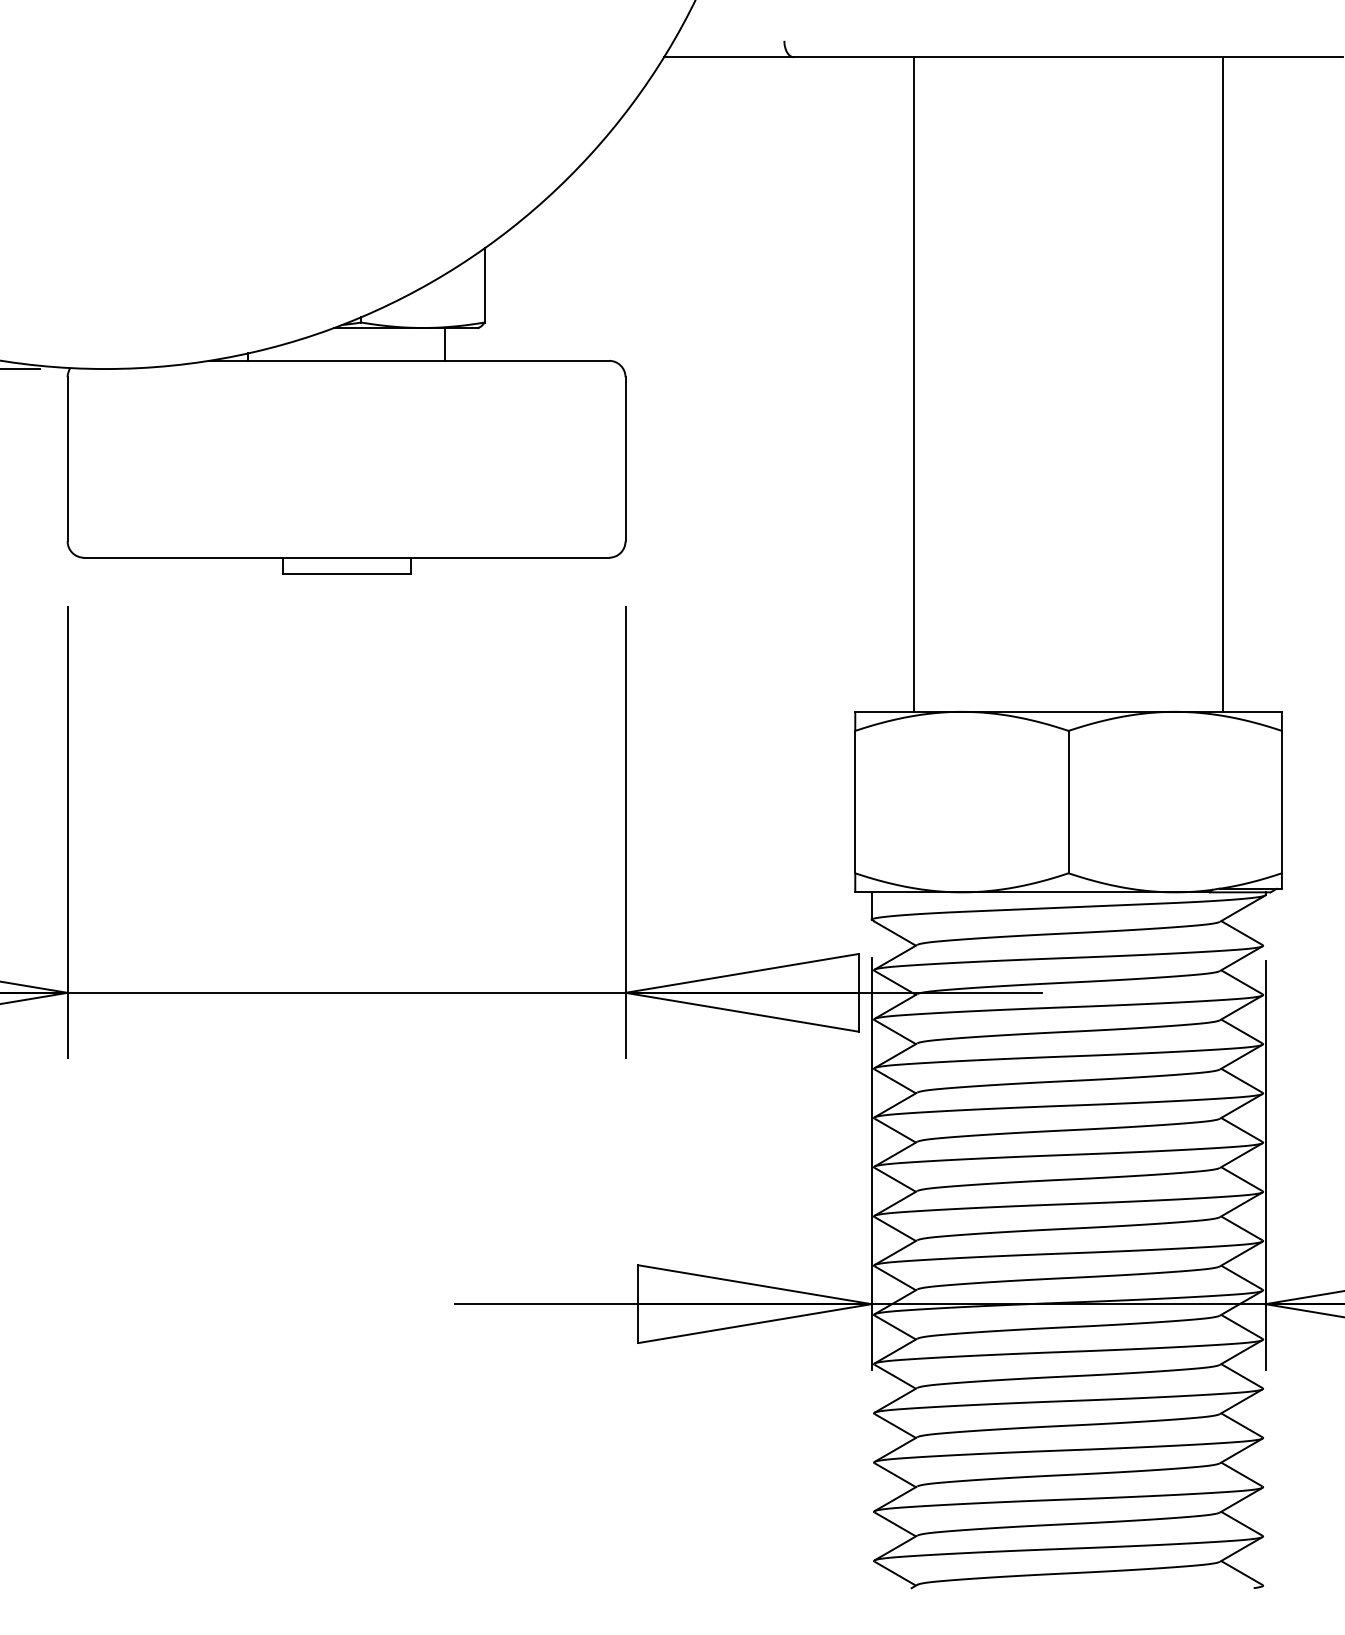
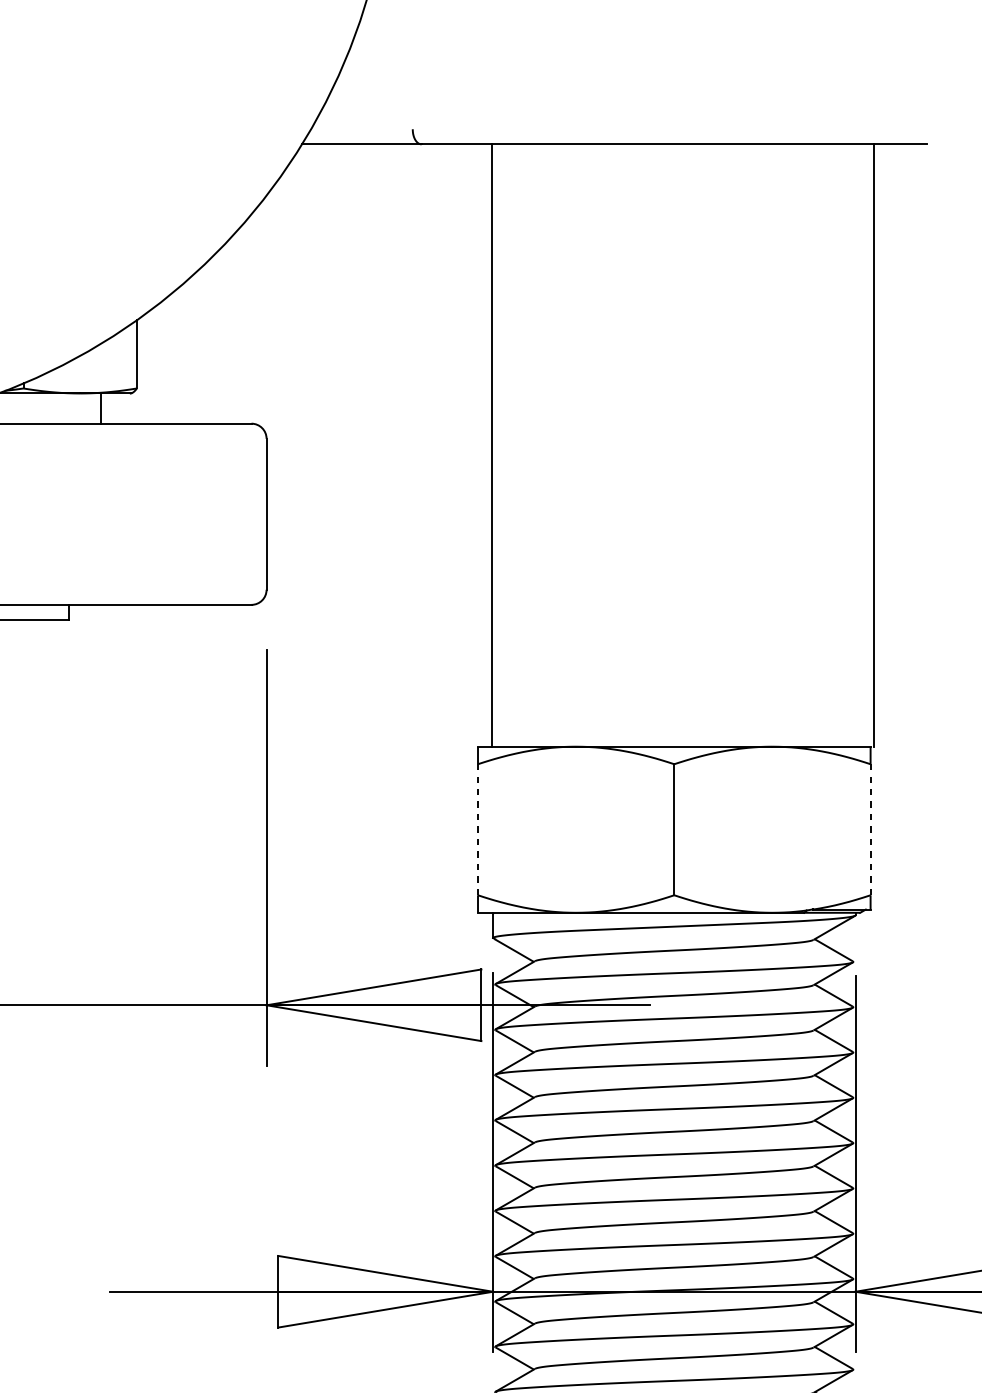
line: (914, 384) -> (492, 445), moved
line: (1222, 384) -> (873, 445), moved
line: (855, 801) -> (478, 829), solid -> dashed
line: (1281, 801) -> (870, 829), solid -> dashed

